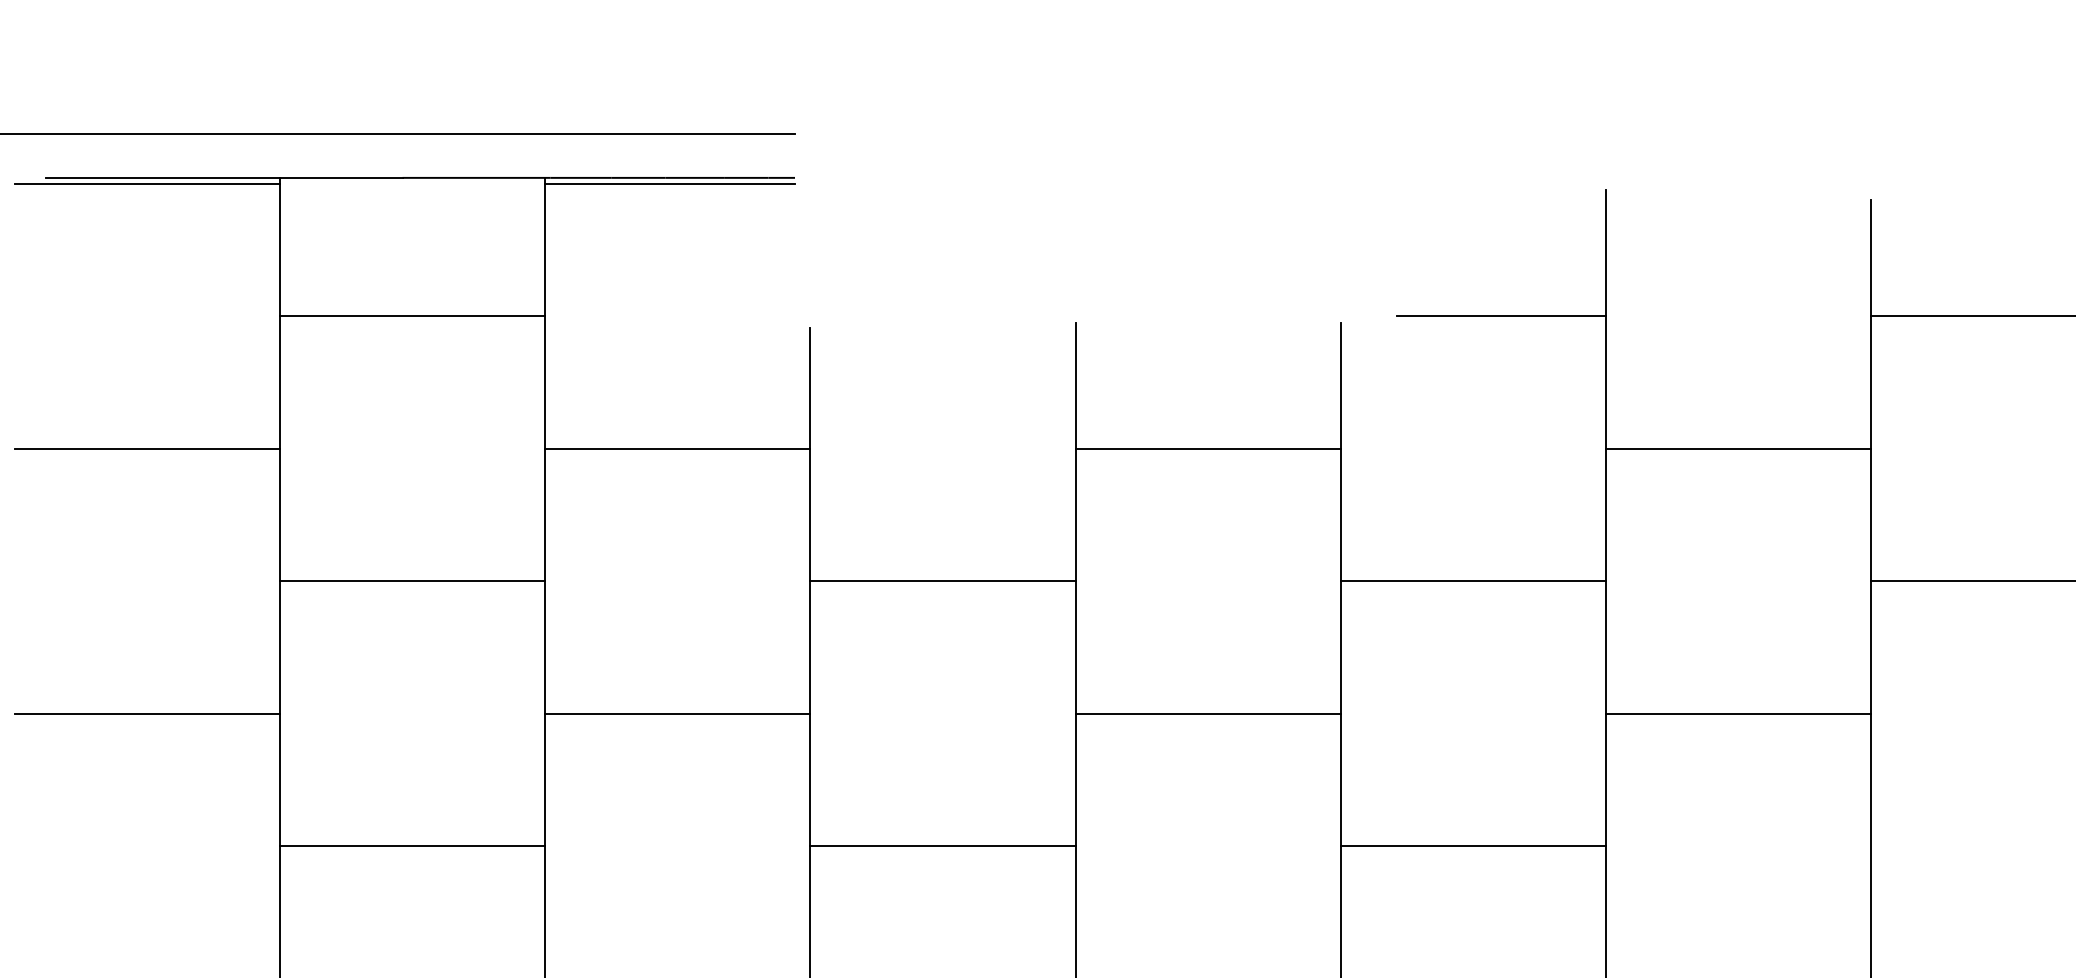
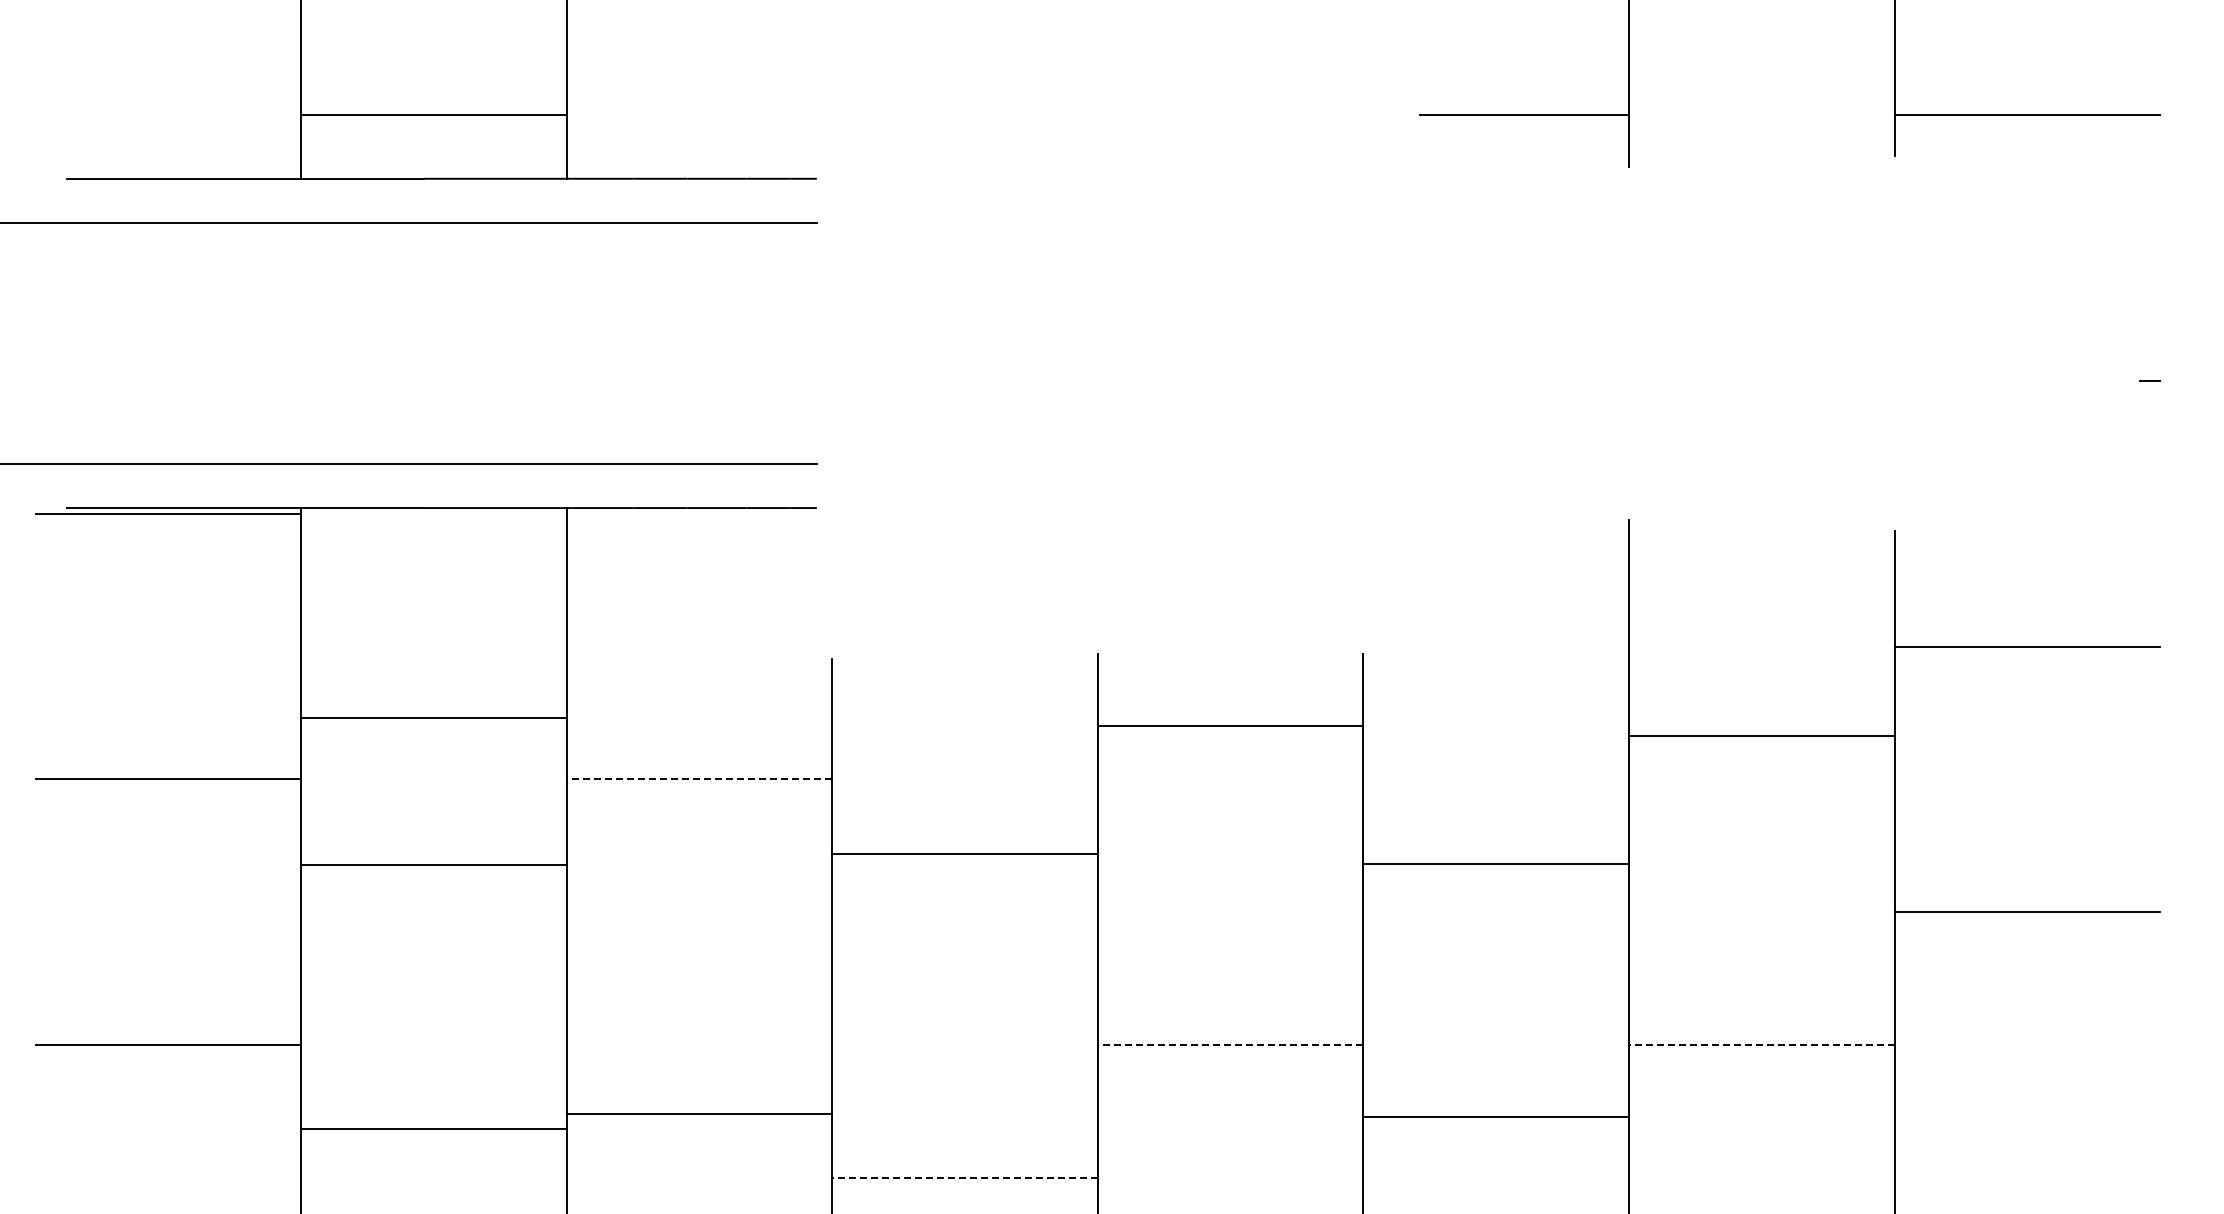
line: (669, 183) -> (691, 513), removed
line: (412, 316) -> (433, 717), moved
line: (1501, 316) -> (1524, 646), removed
line: (677, 448) -> (699, 779), solid -> dashed
line: (1207, 448) -> (1230, 726), moved
line: (1738, 448) -> (1761, 736), moved
line: (412, 581) -> (433, 865), moved
line: (942, 581) -> (964, 854), moved
line: (1473, 581) -> (1496, 864), moved
line: (677, 713) -> (699, 1113), moved
line: (1207, 713) -> (1230, 1044), solid -> dashed
line: (1738, 713) -> (1761, 1044), solid -> dashed
line: (412, 846) -> (433, 1128), moved
line: (943, 846) -> (965, 1177), solid -> dashed
line: (1473, 846) -> (1496, 1116), moved

